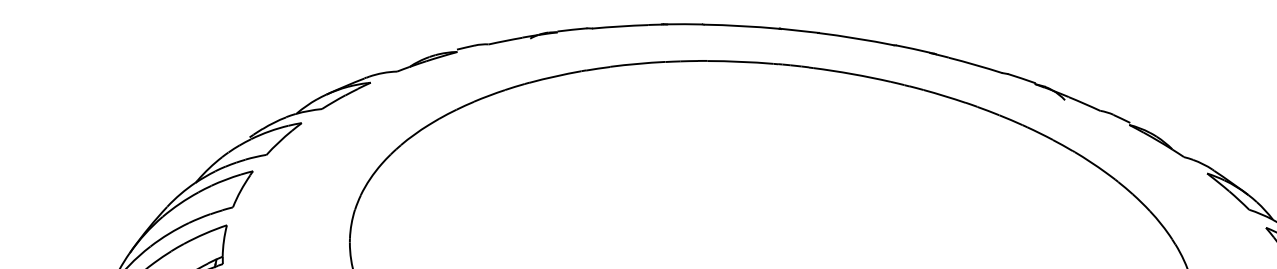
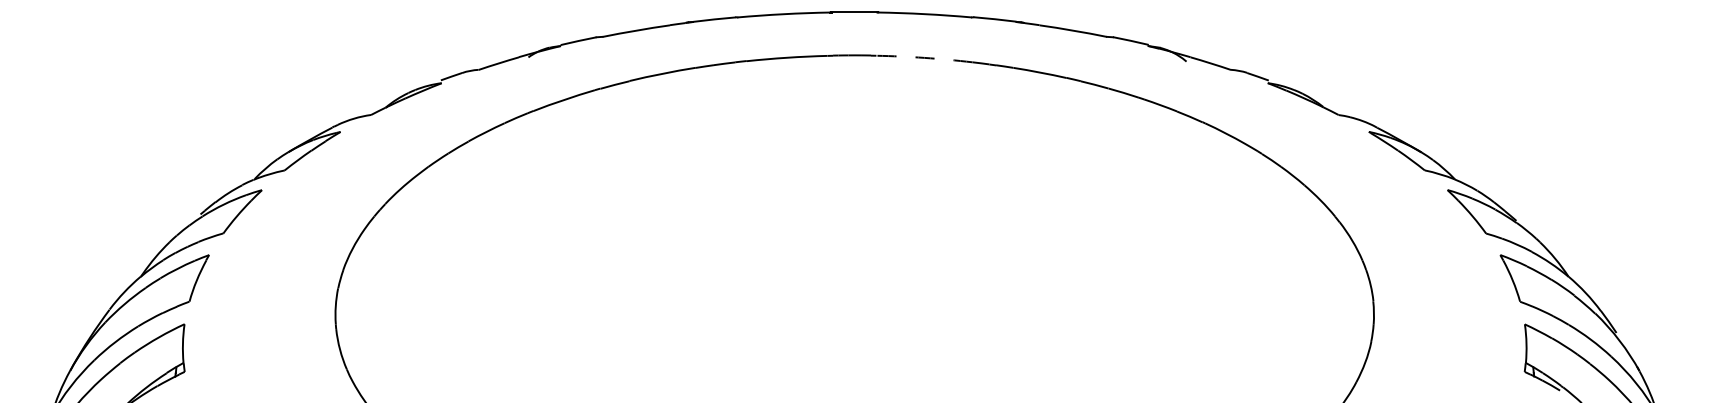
arc: (852, 73) -> (924, 57), solid -> dashed

